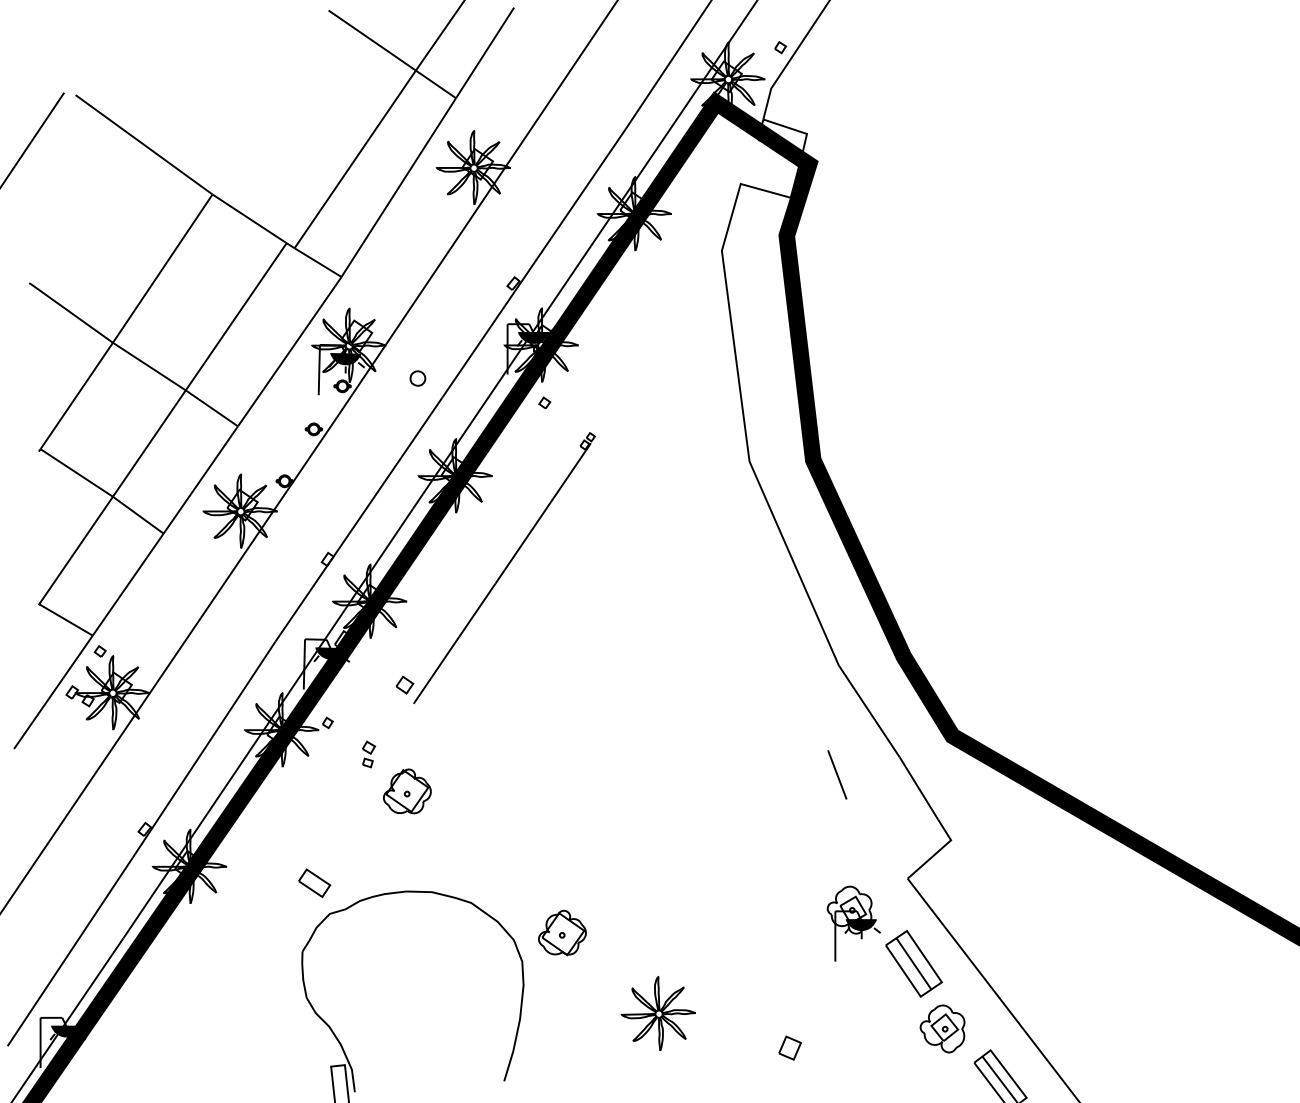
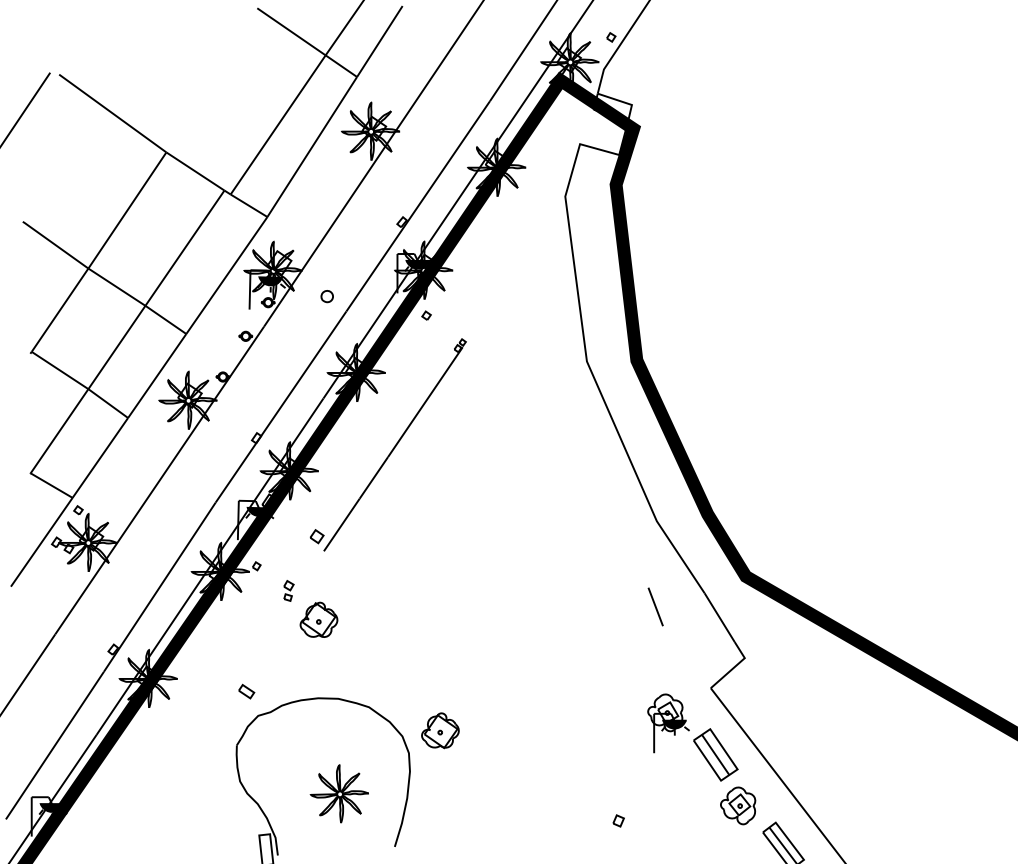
part: (314, 882) -> (246, 691), size x0.62
part: (657, 1013) -> (338, 793), moved
part: (789, 1047) -> (618, 820), size x0.62

